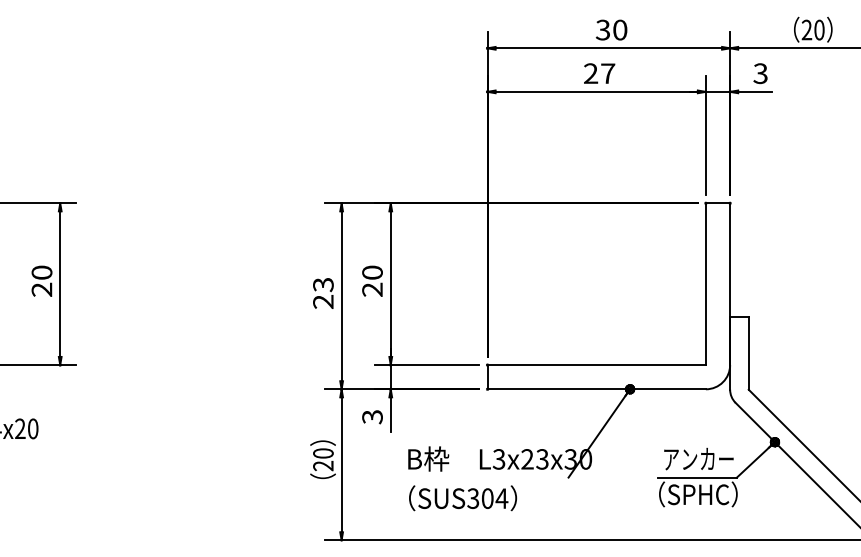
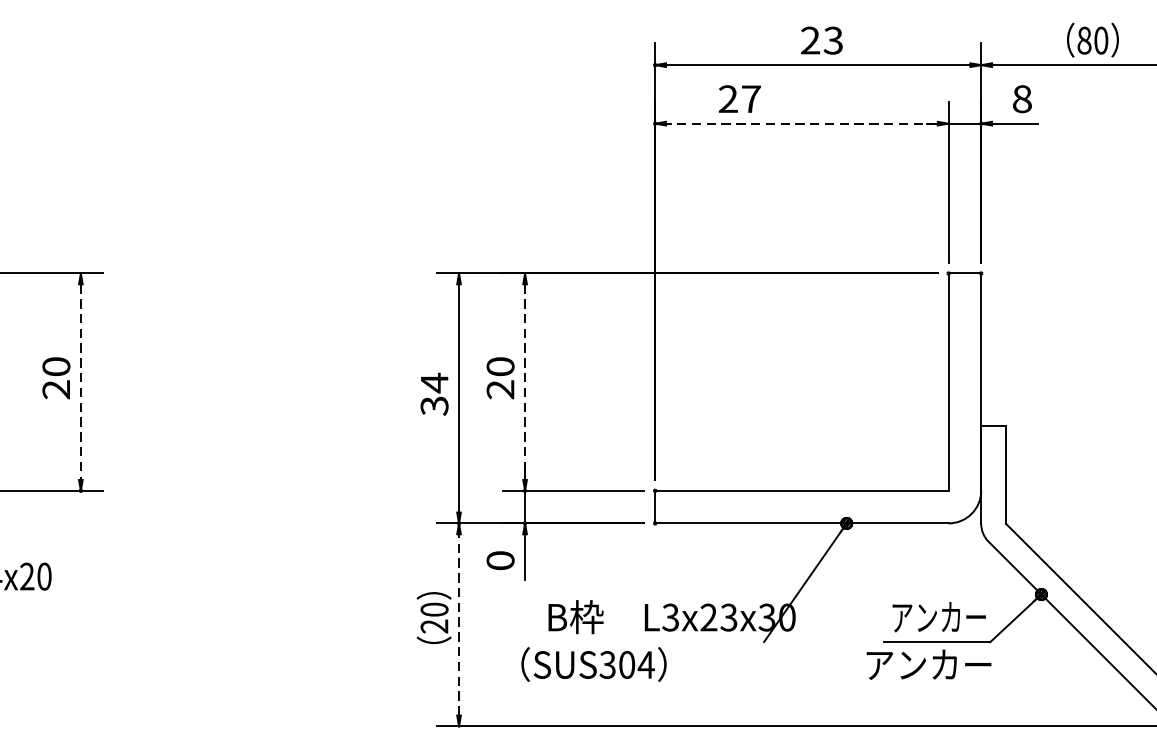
text: (611, 29) -> (821, 39), 30 -> 23
text: (806, 29) -> (1083, 39), 20 -> 80
text: (599, 73) -> (739, 98), moved
text: (760, 73) -> (1022, 98), 3 -> 8
line: (596, 91) -> (801, 123), solid -> dashed
line: (60, 284) -> (81, 382), solid -> dashed
line: (390, 284) -> (524, 382), solid -> dashed
text: (323, 293) -> (434, 394), 23 -> 34
text: (372, 417) -> (500, 561), 3 -> 0
line: (341, 464) -> (458, 624), solid -> dashed
text: (691, 494) -> (929, 664), （SPHC） -> アンカー
text: (463, 498) -> (594, 664), moved

